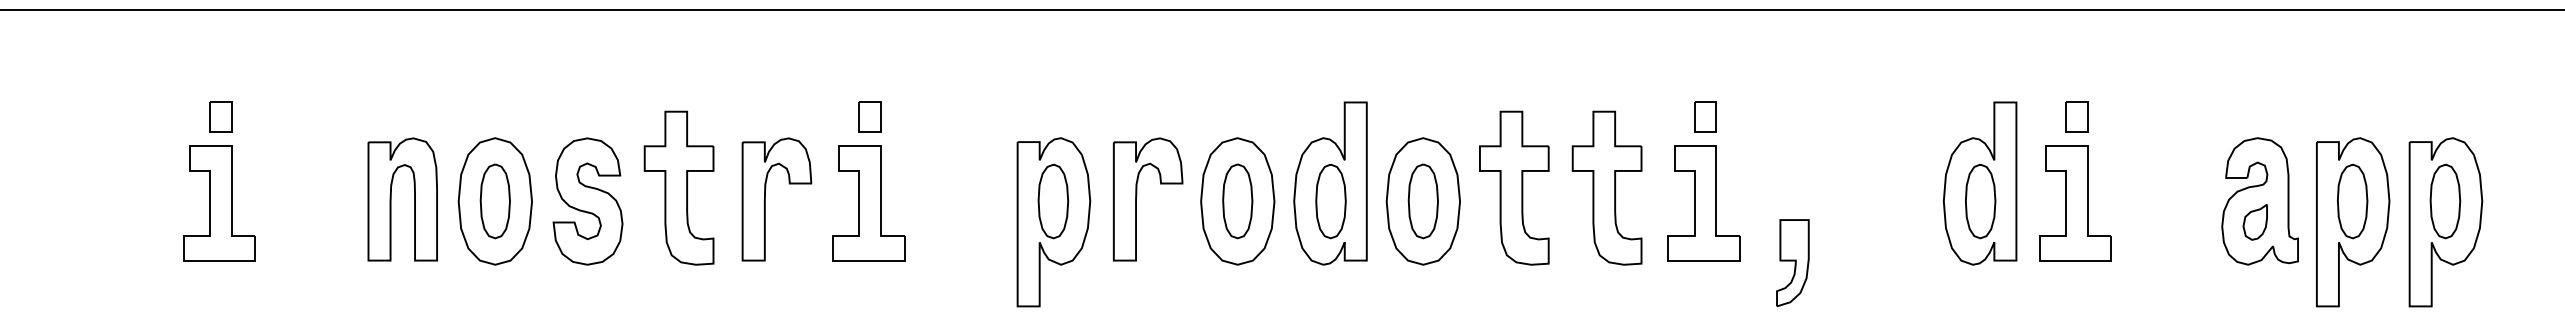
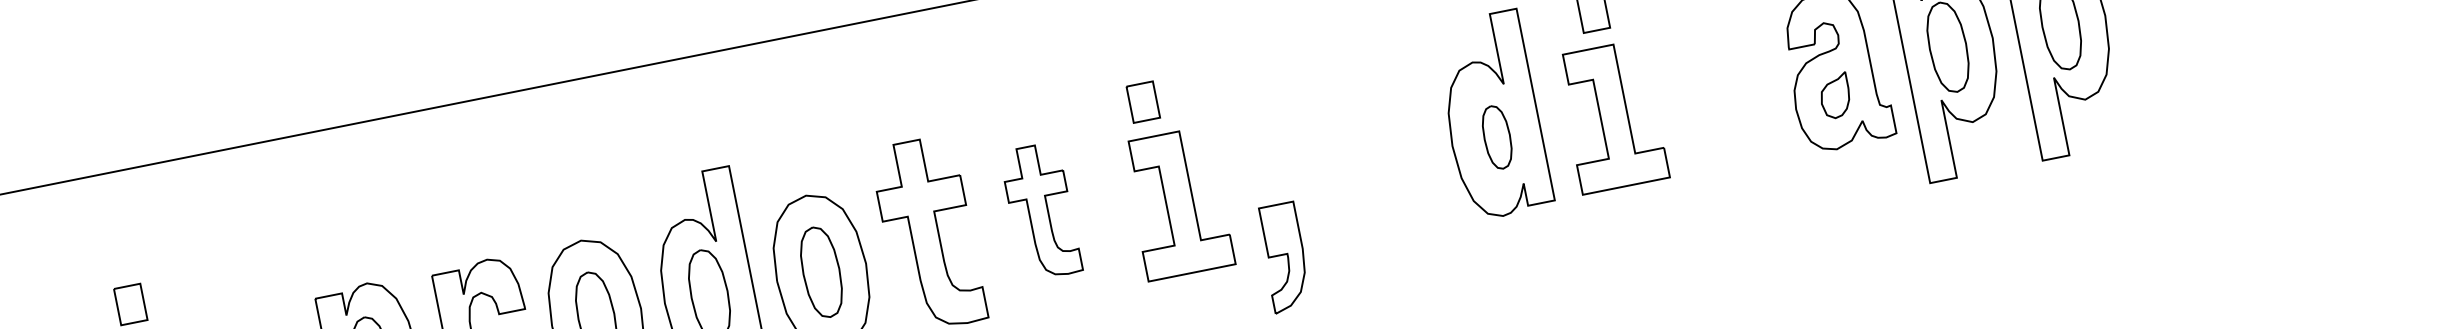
part: (1606, 187) -> (1040, 211), size x0.7
part: (1980, 201) -> (1497, 137), size x0.7
part: (1703, 203) -> (1177, 203), moved

